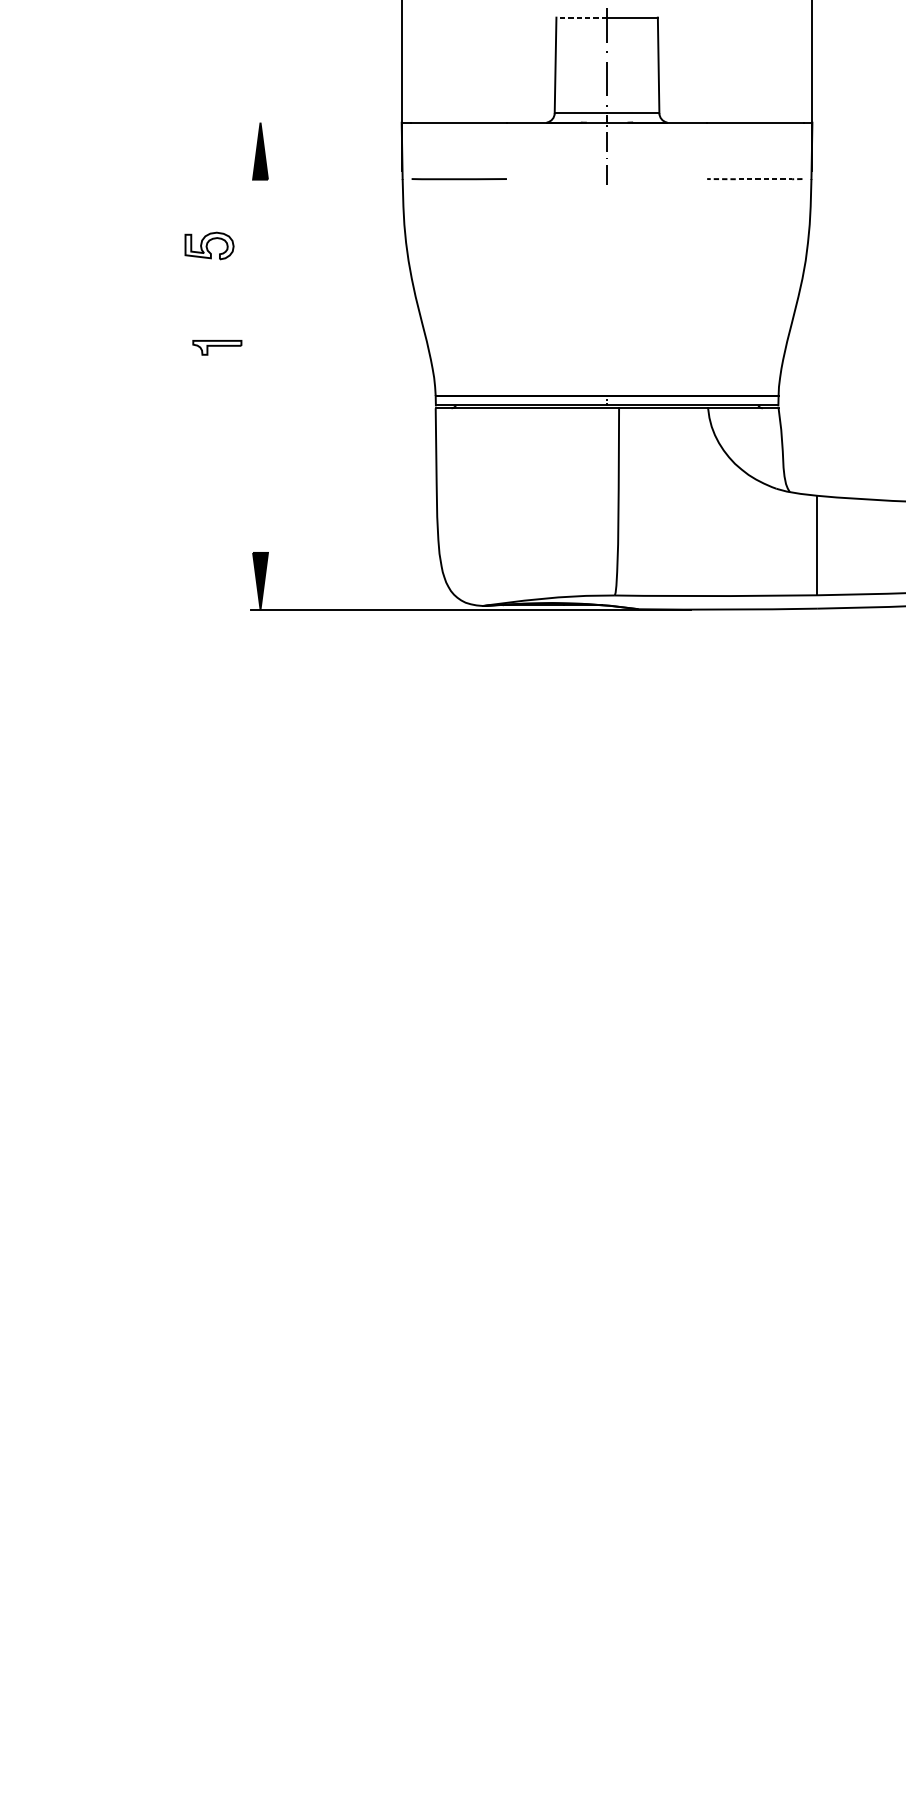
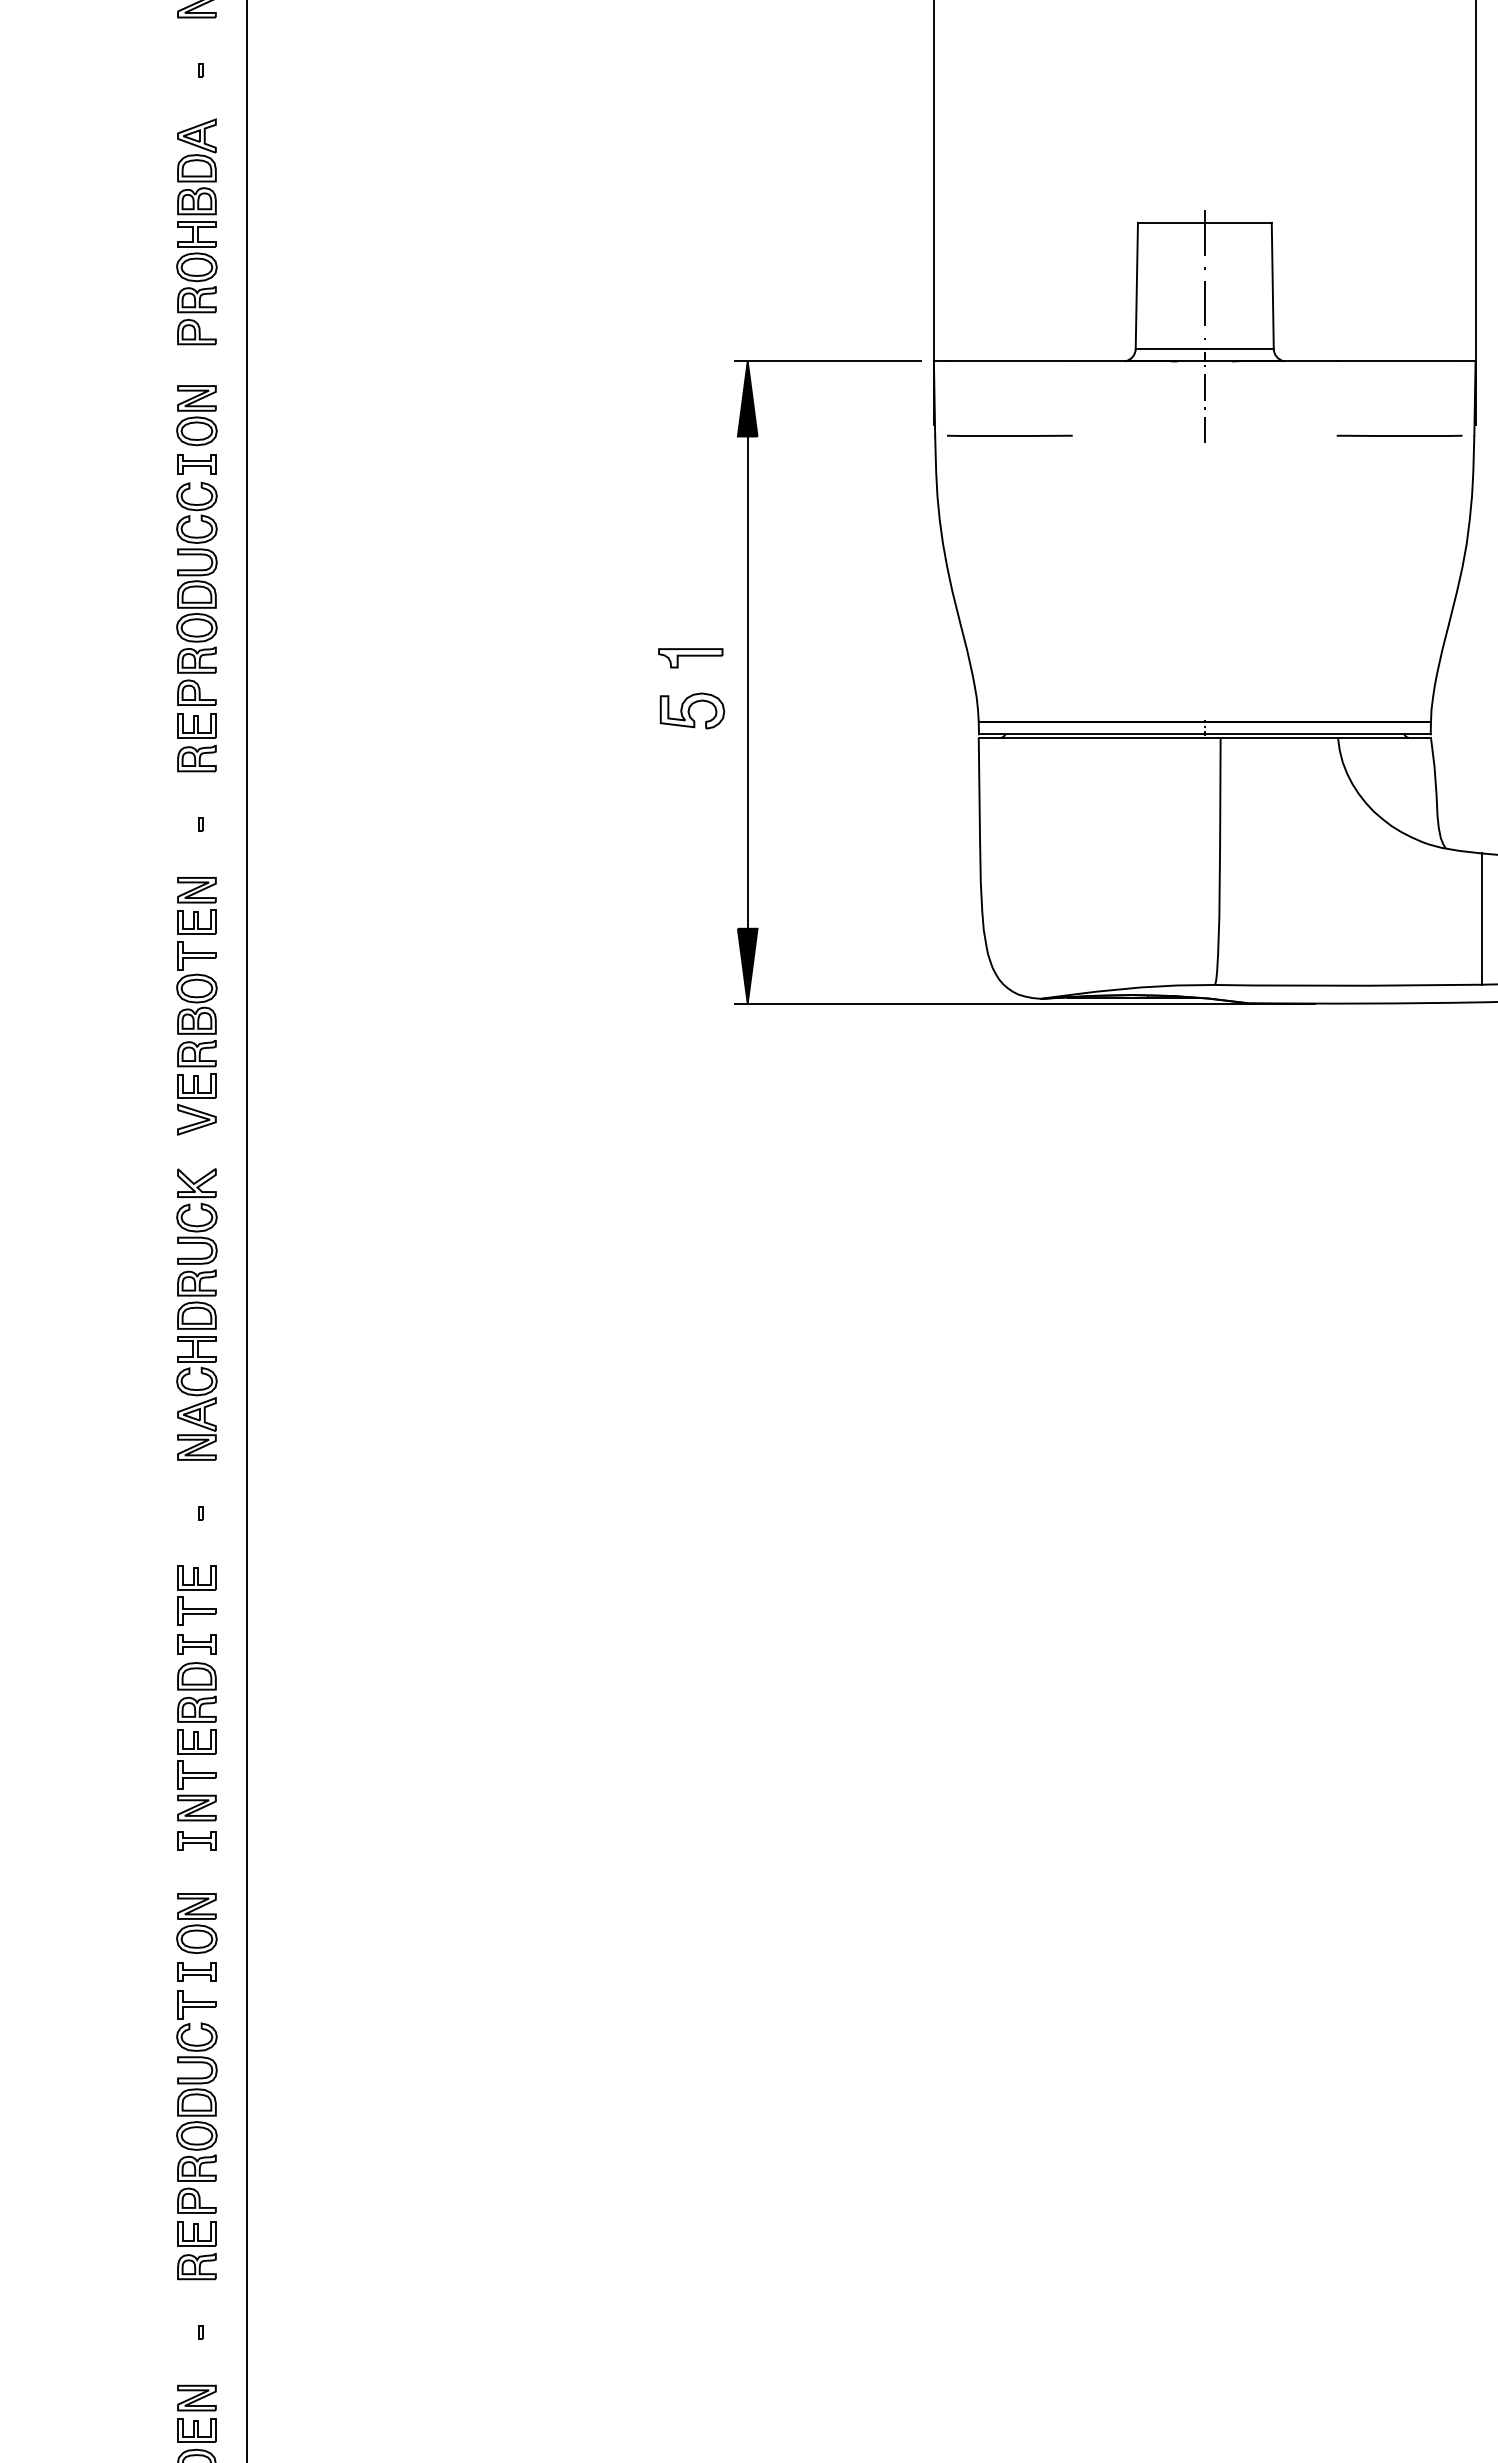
line: (581, 17) -> (1170, 222), dashed -> solid
line: (321, 122) -> (827, 361), added
line: (754, 178) -> (1399, 435), dashed -> solid
part: (209, 245) -> (692, 710), moved
line: (260, 366) -> (747, 682), added

